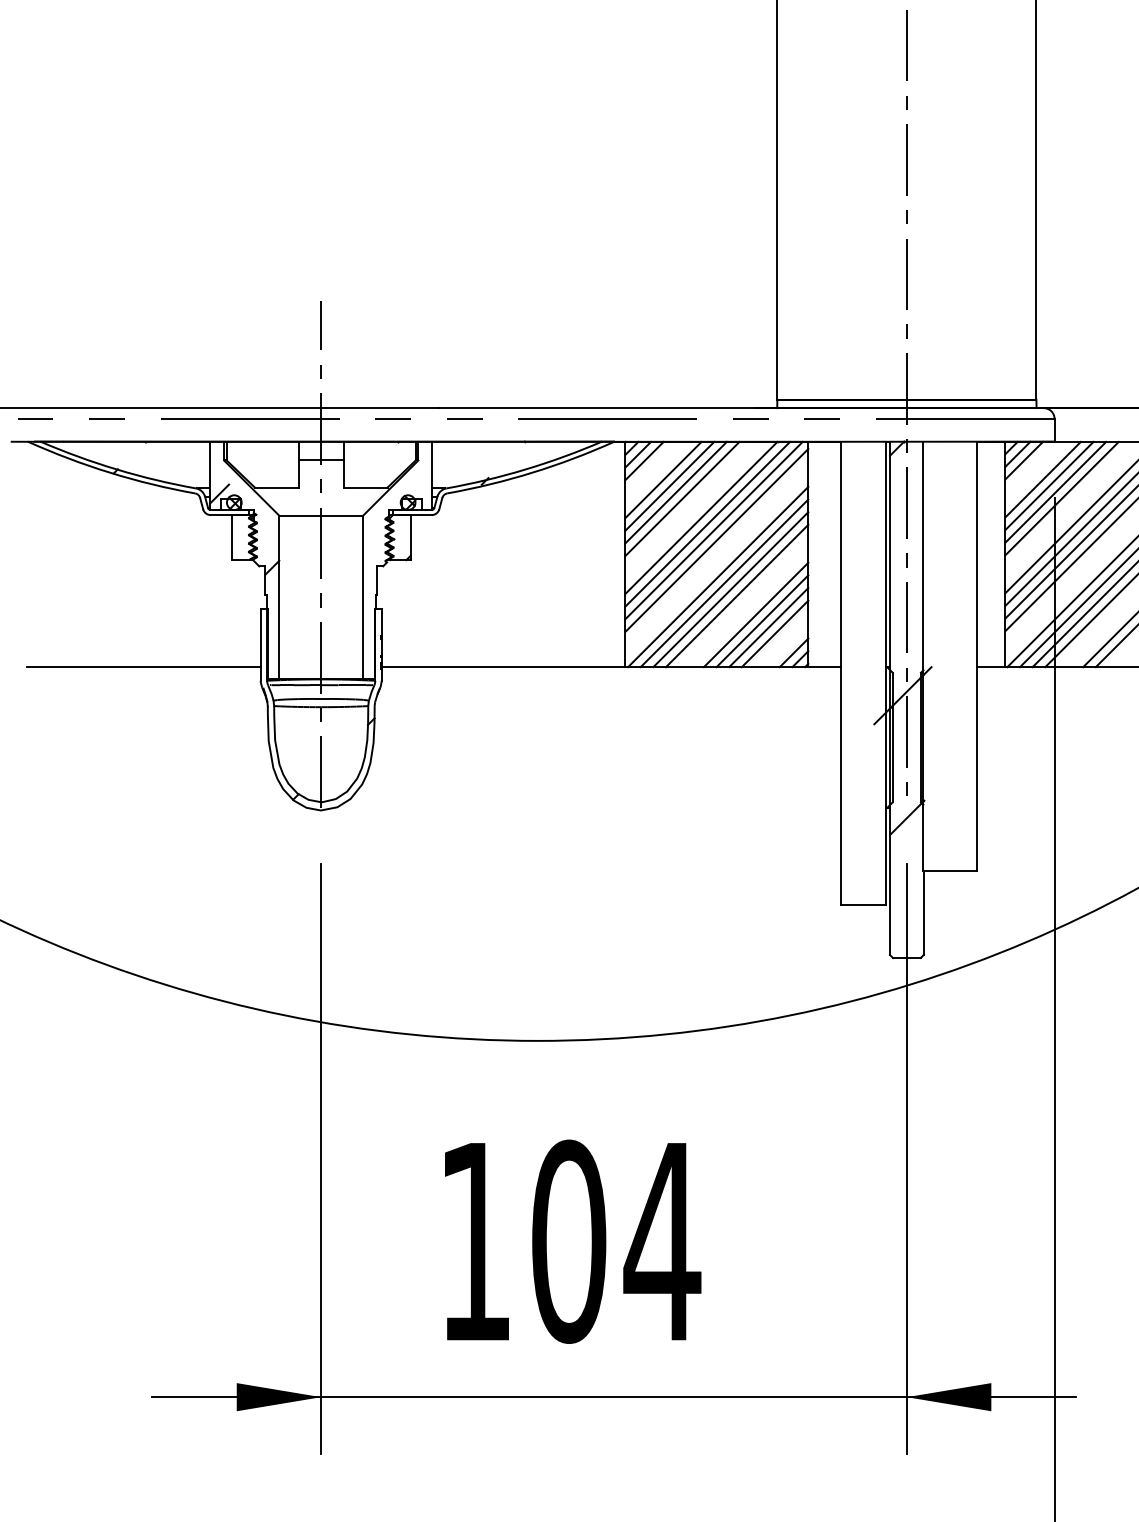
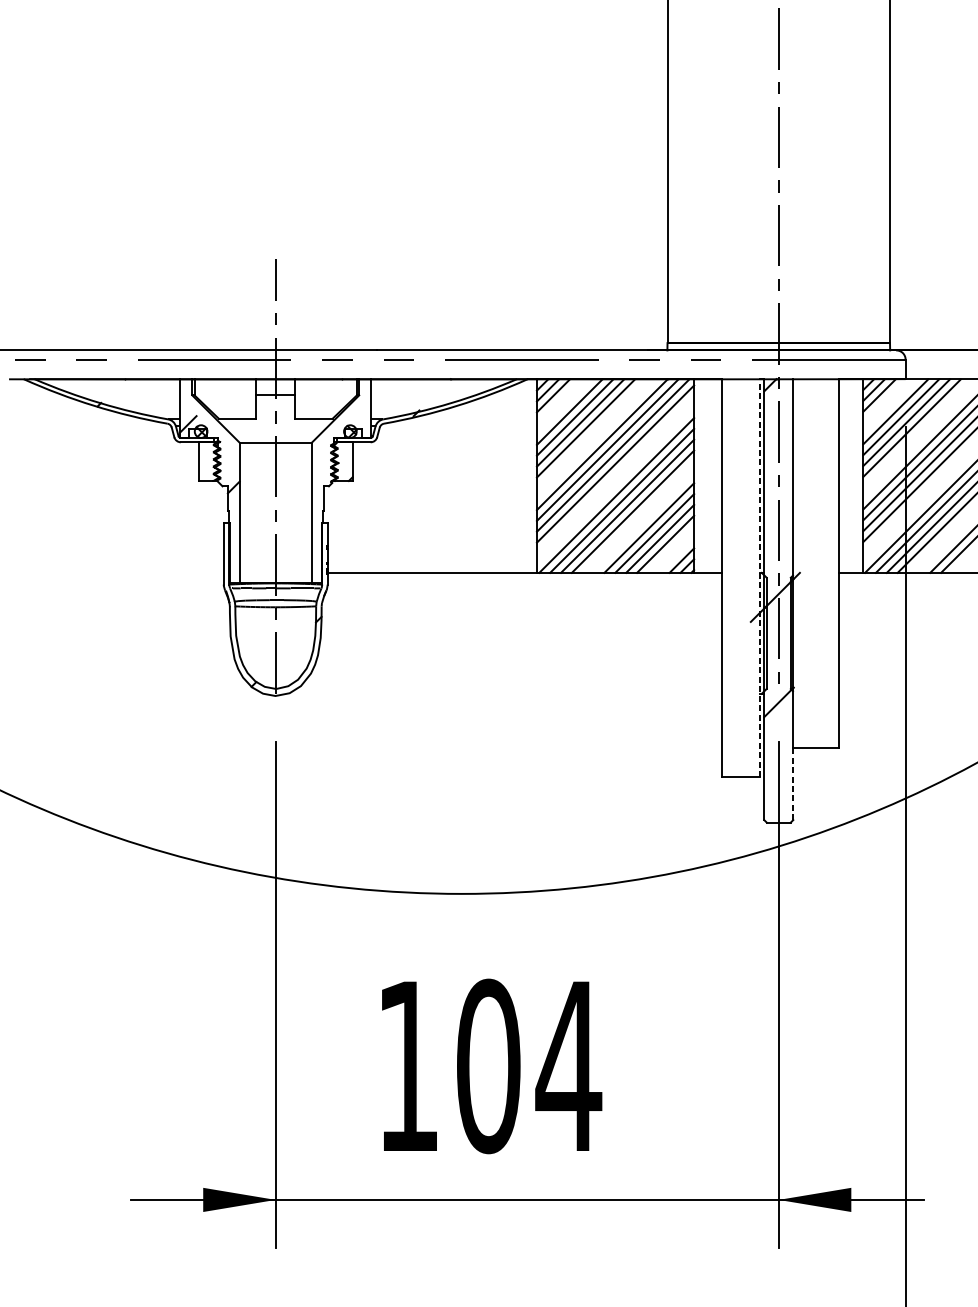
line: (143, 667) -> (123, 573), removed
line: (885, 673) -> (760, 578), solid -> dashed
line: (923, 913) -> (793, 784), solid -> dashed

